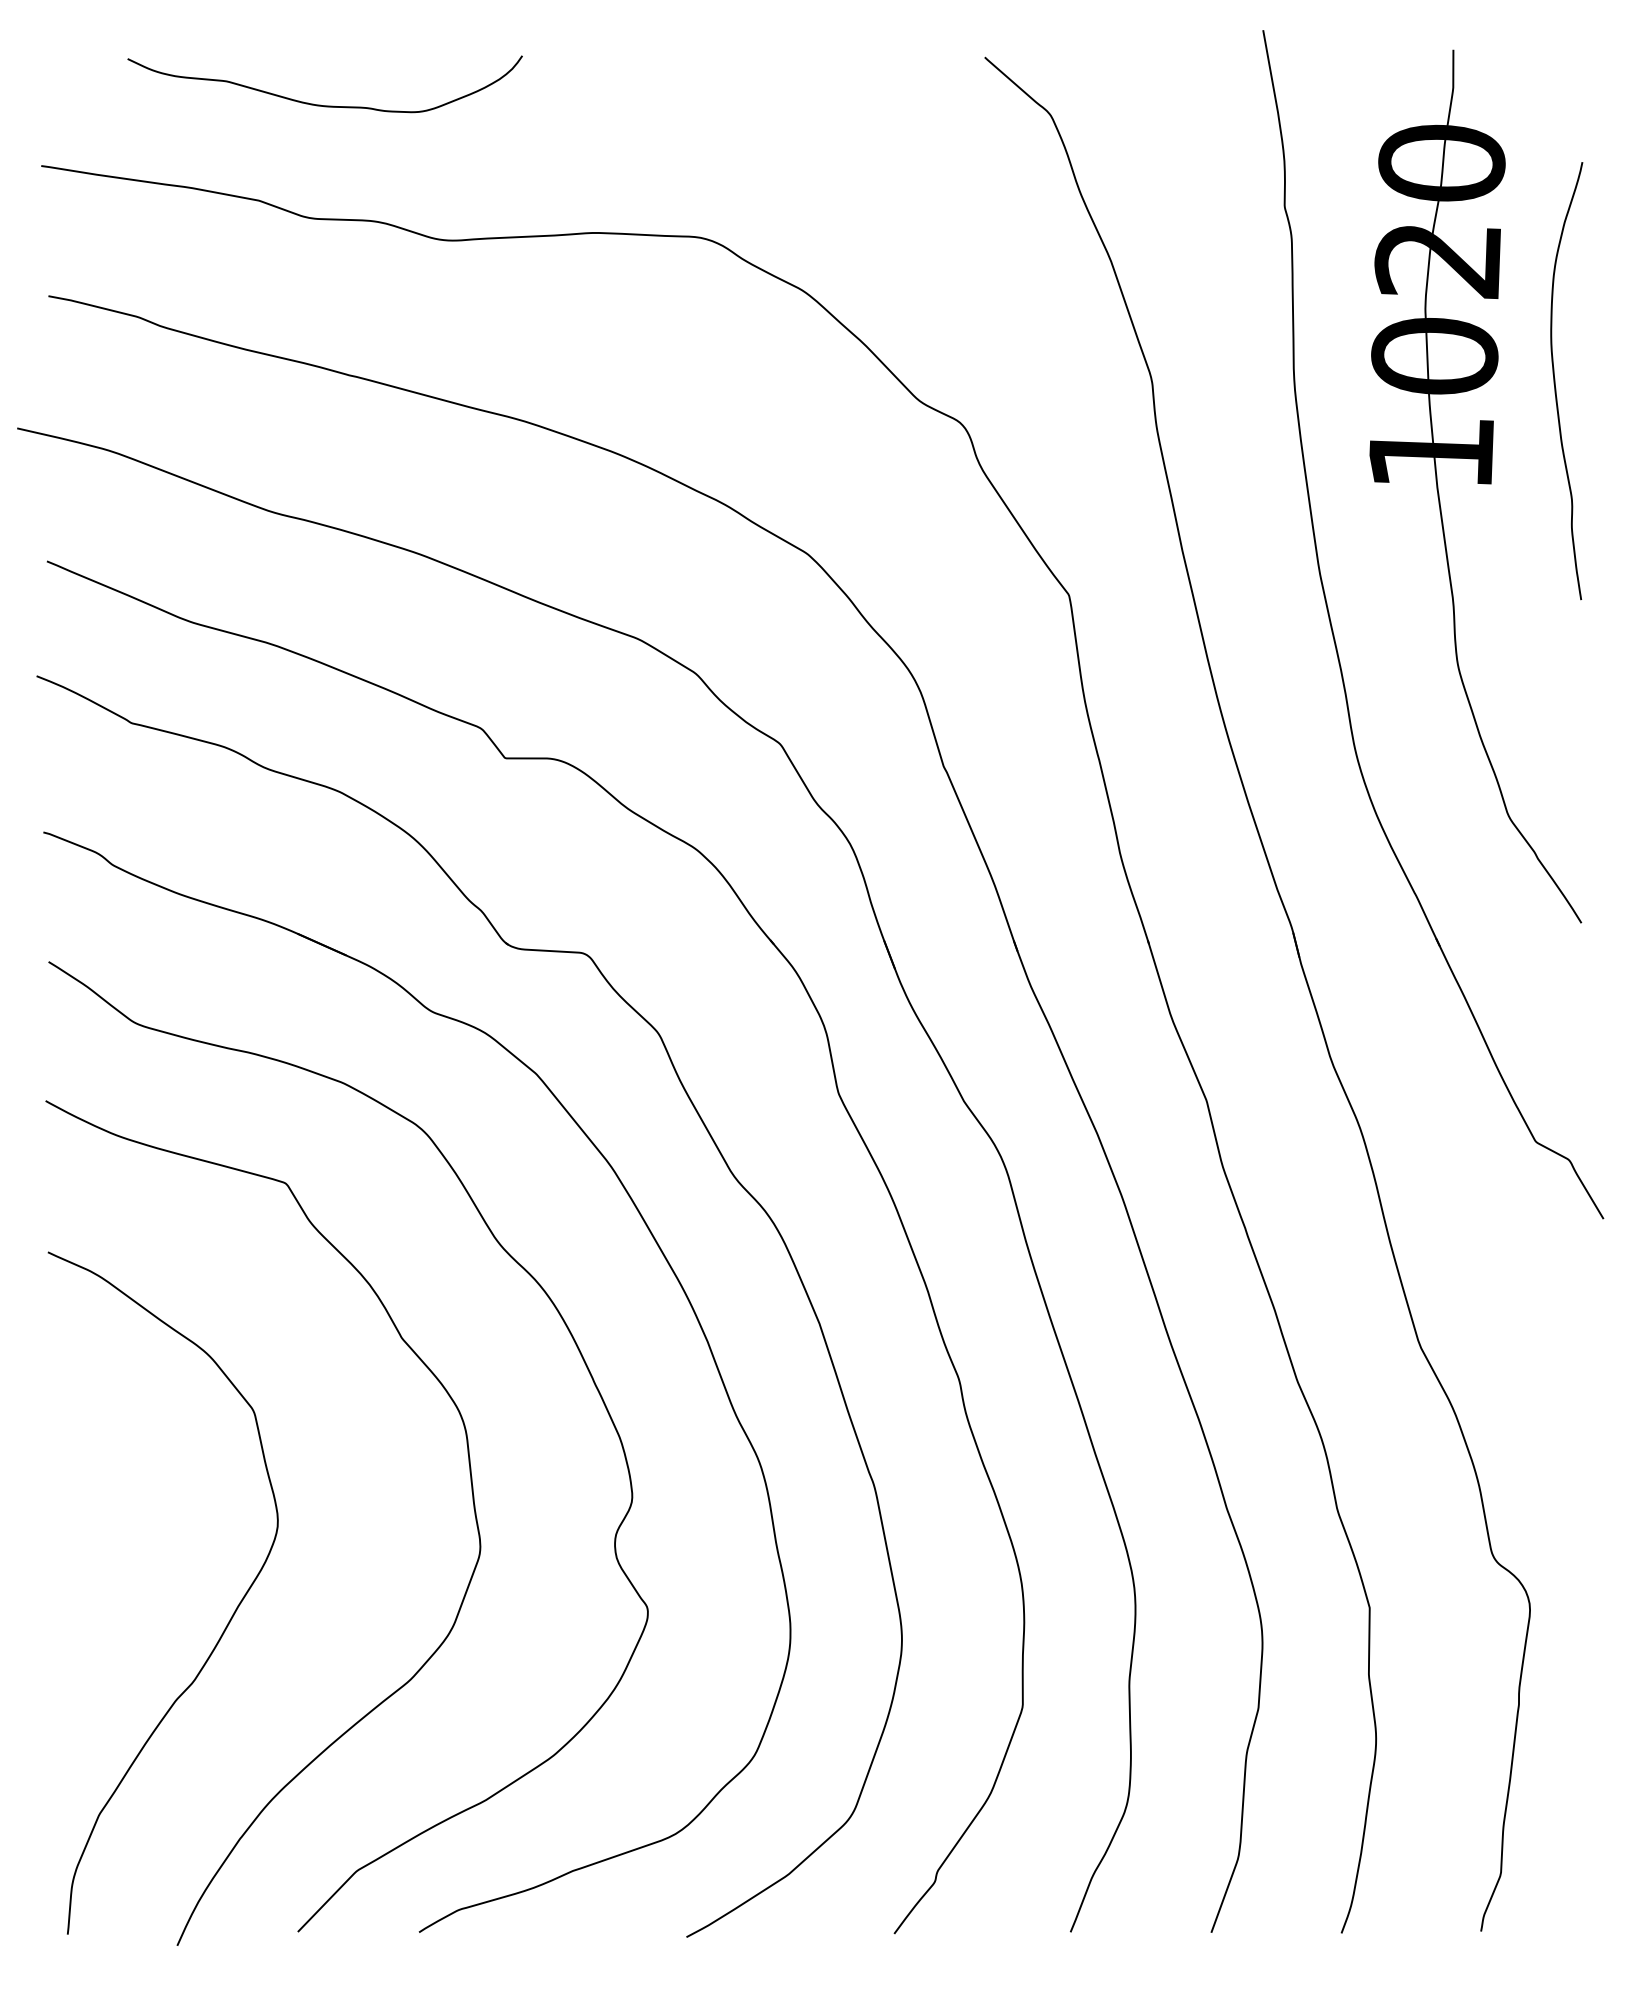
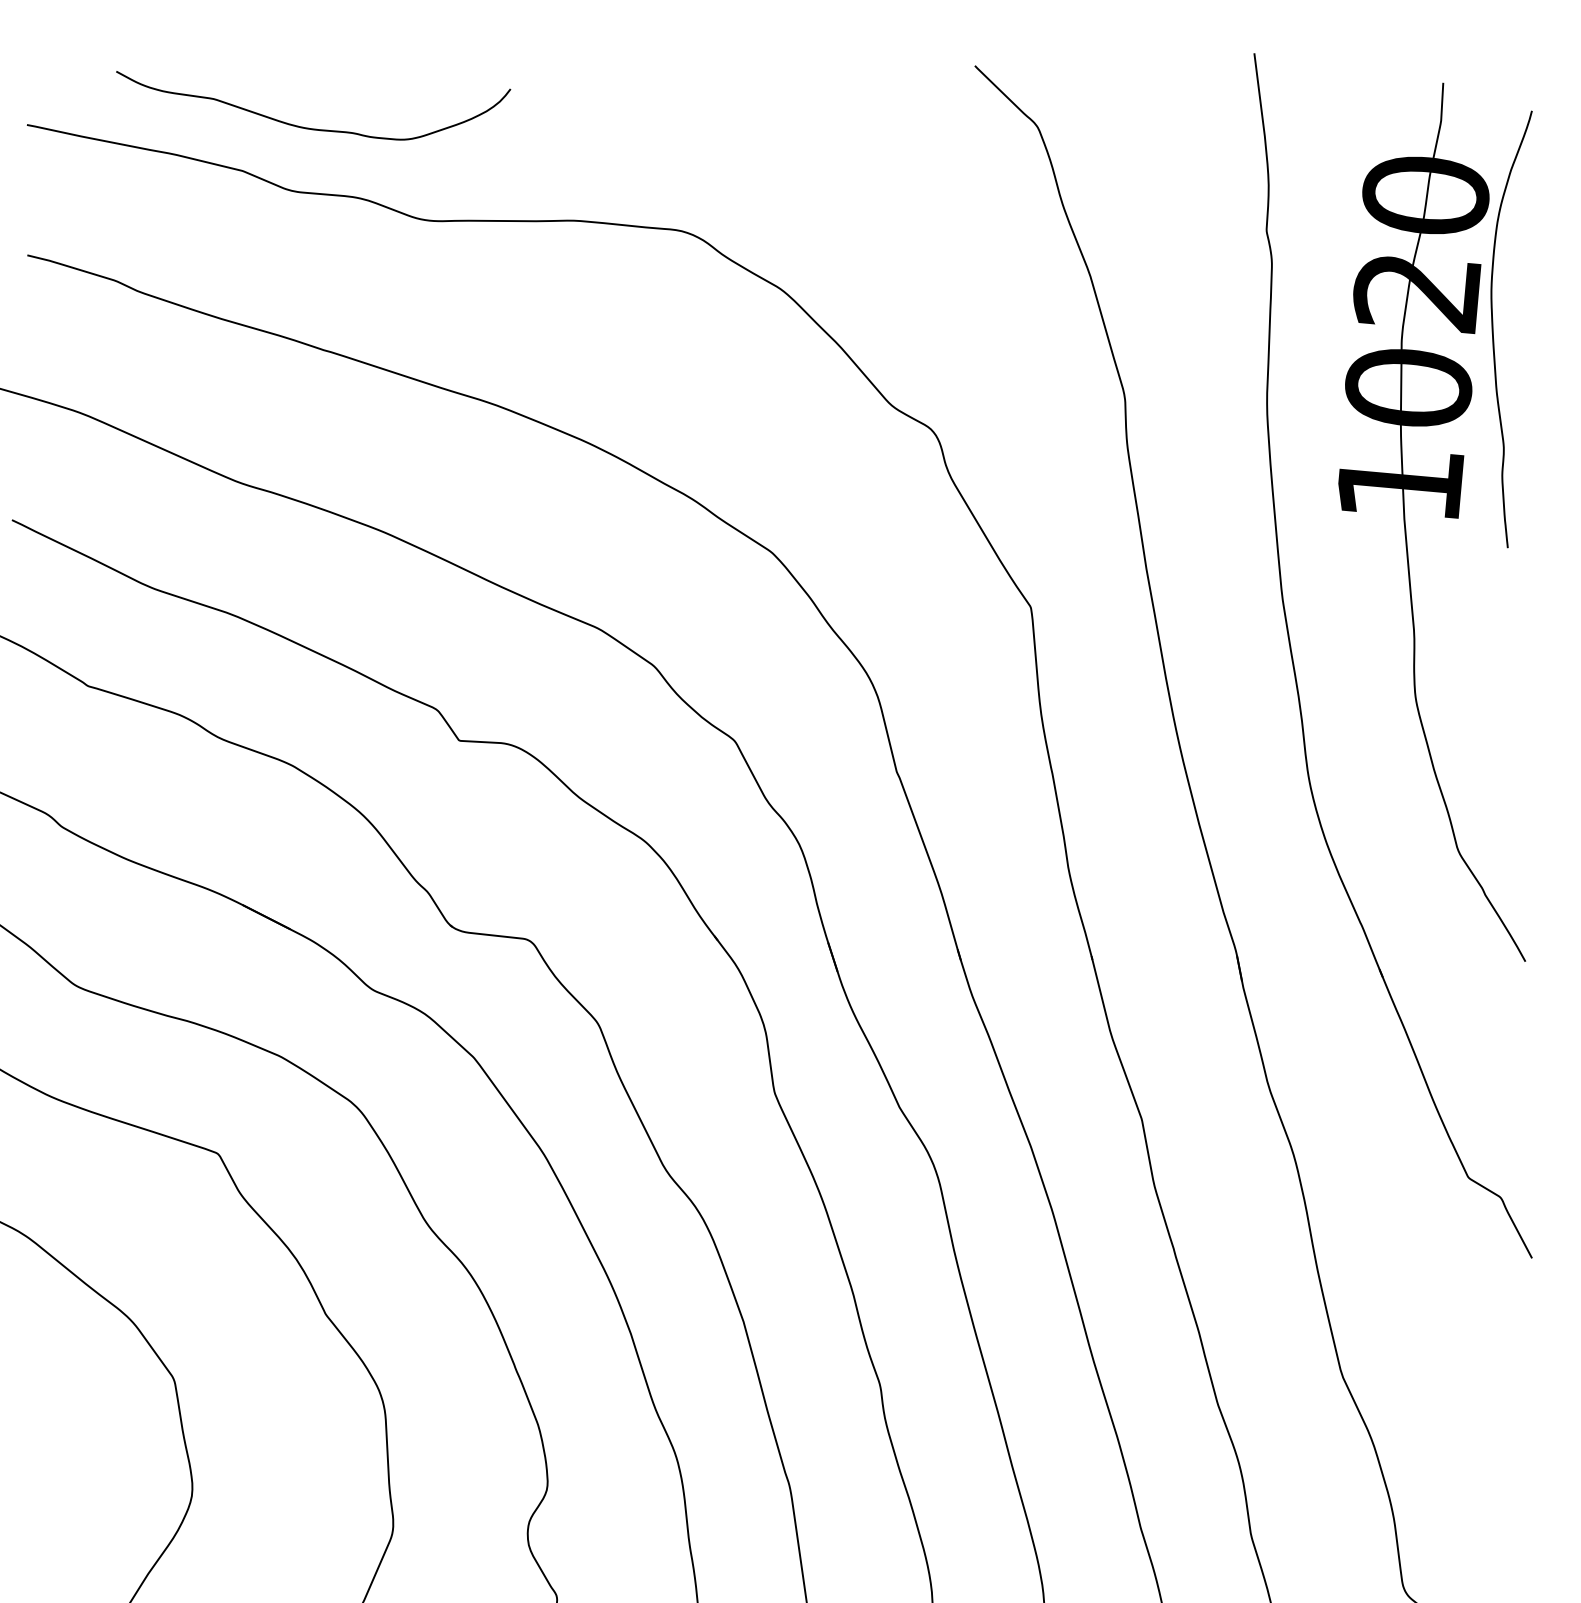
curve: (320, 104) -> (306, 127), moved
curve: (1555, 381) -> (1493, 328), moved

